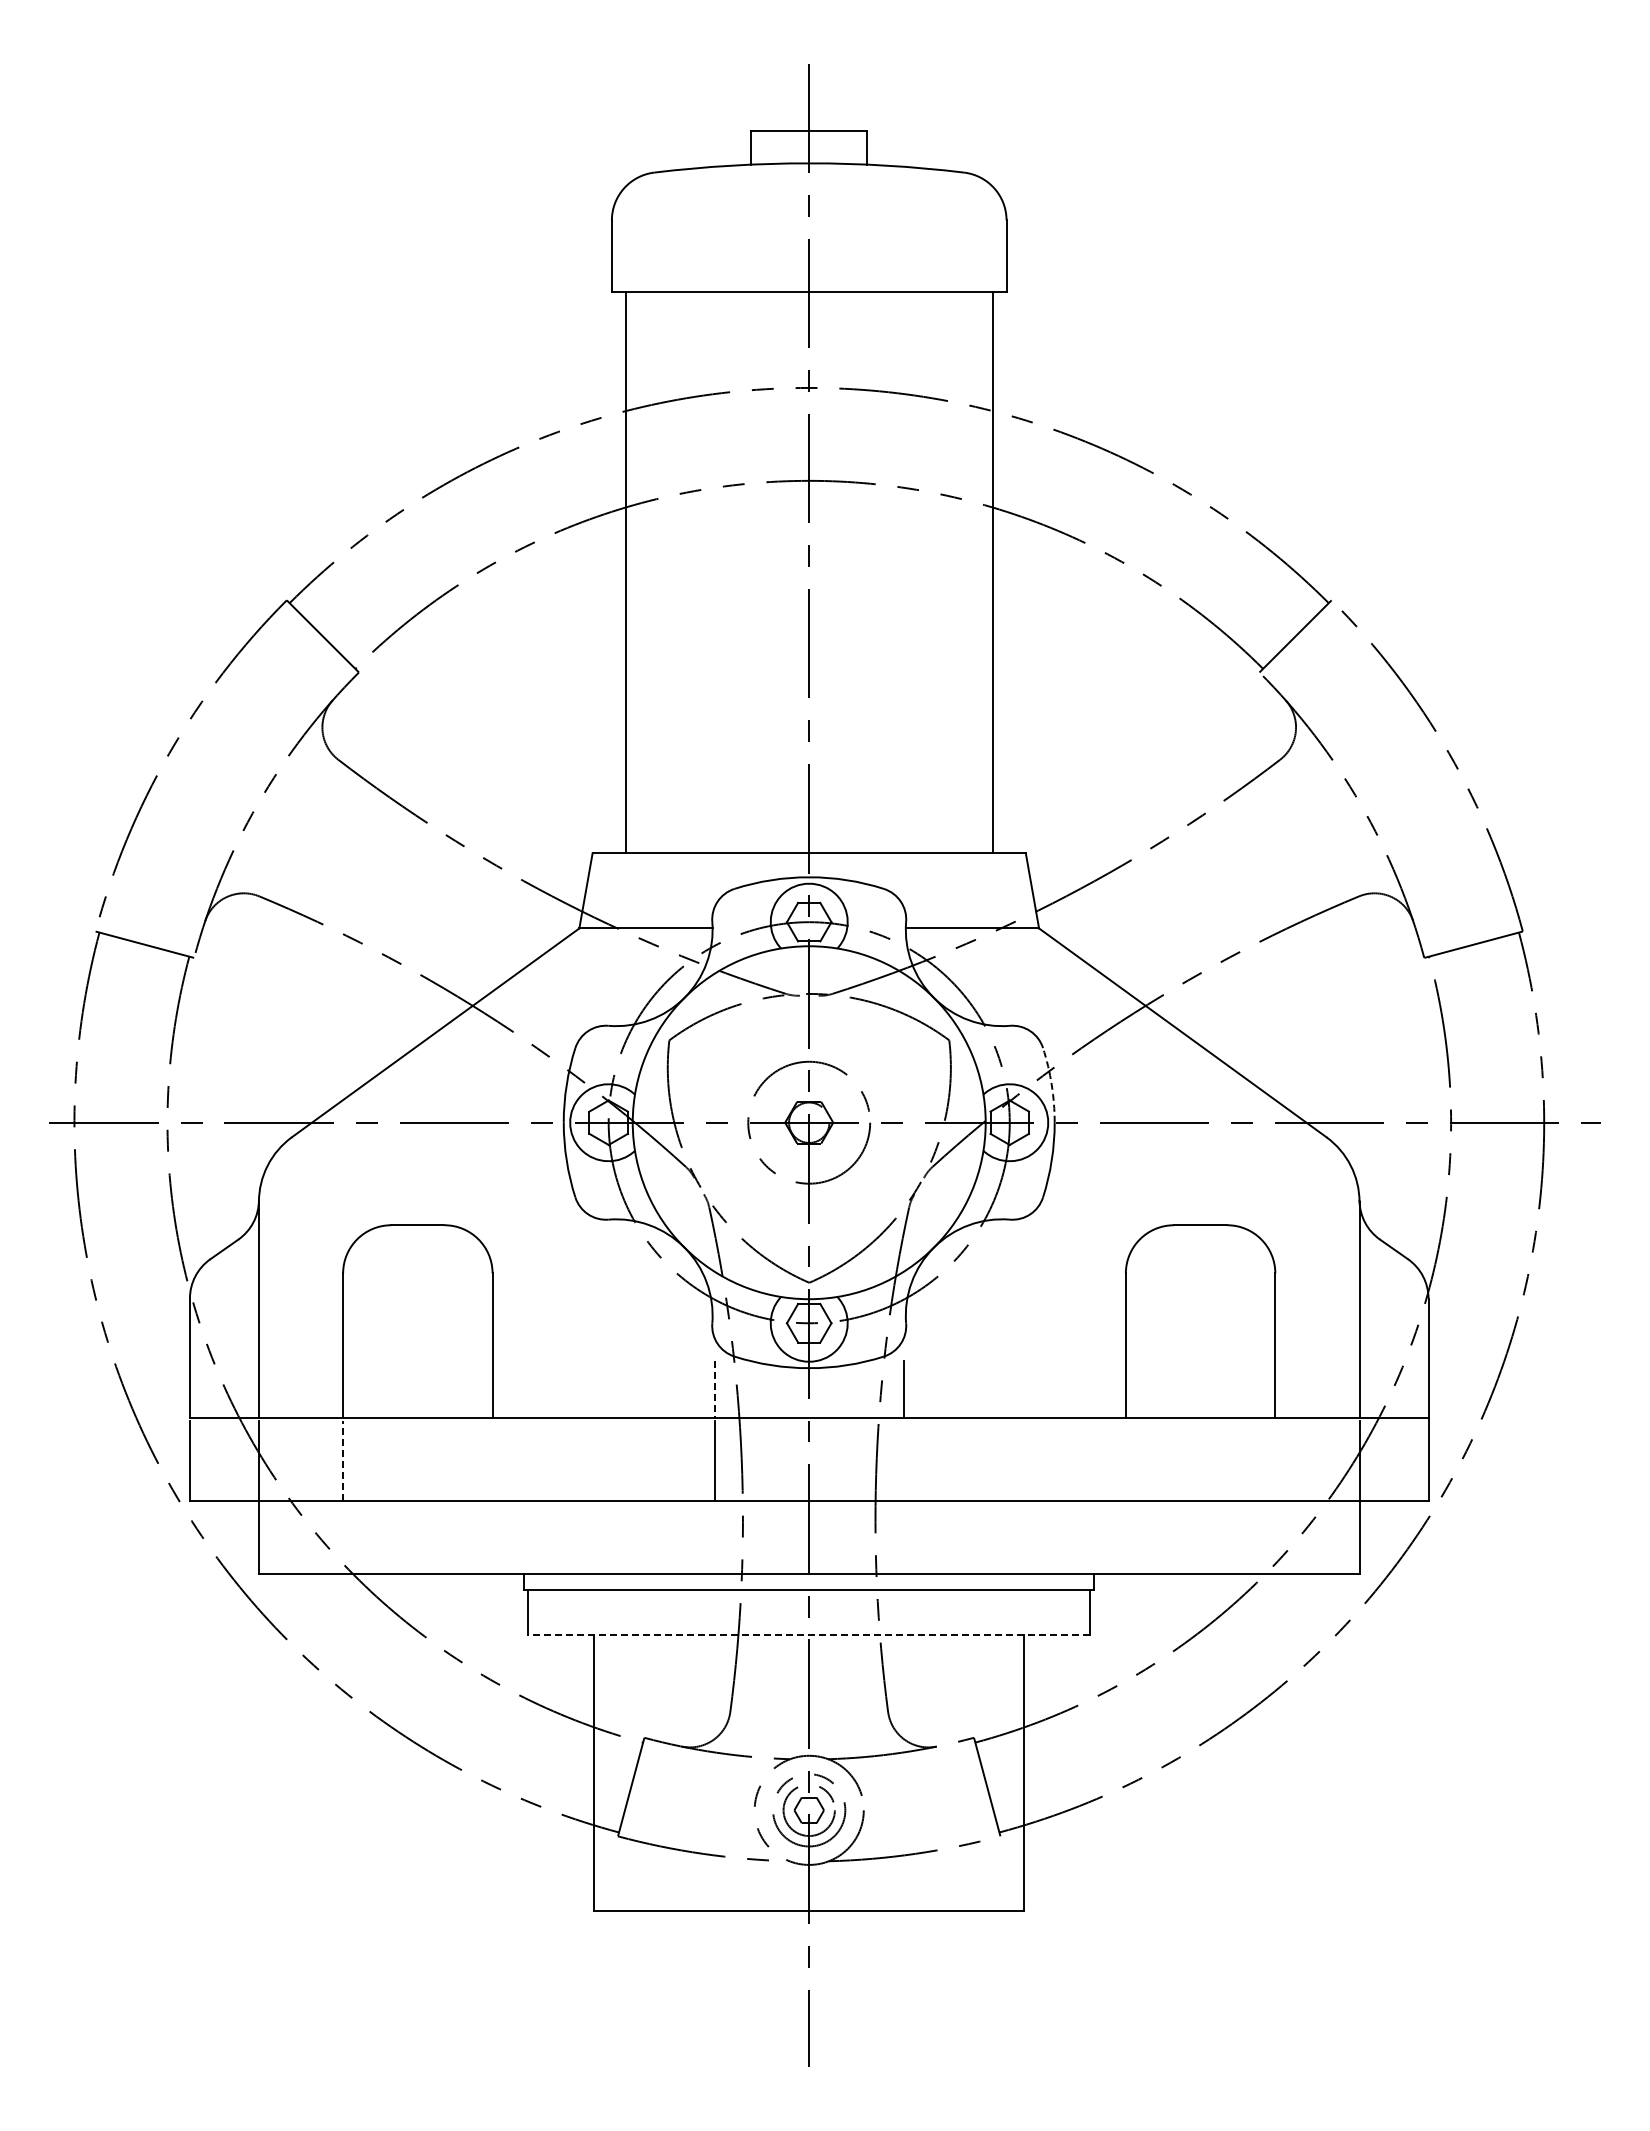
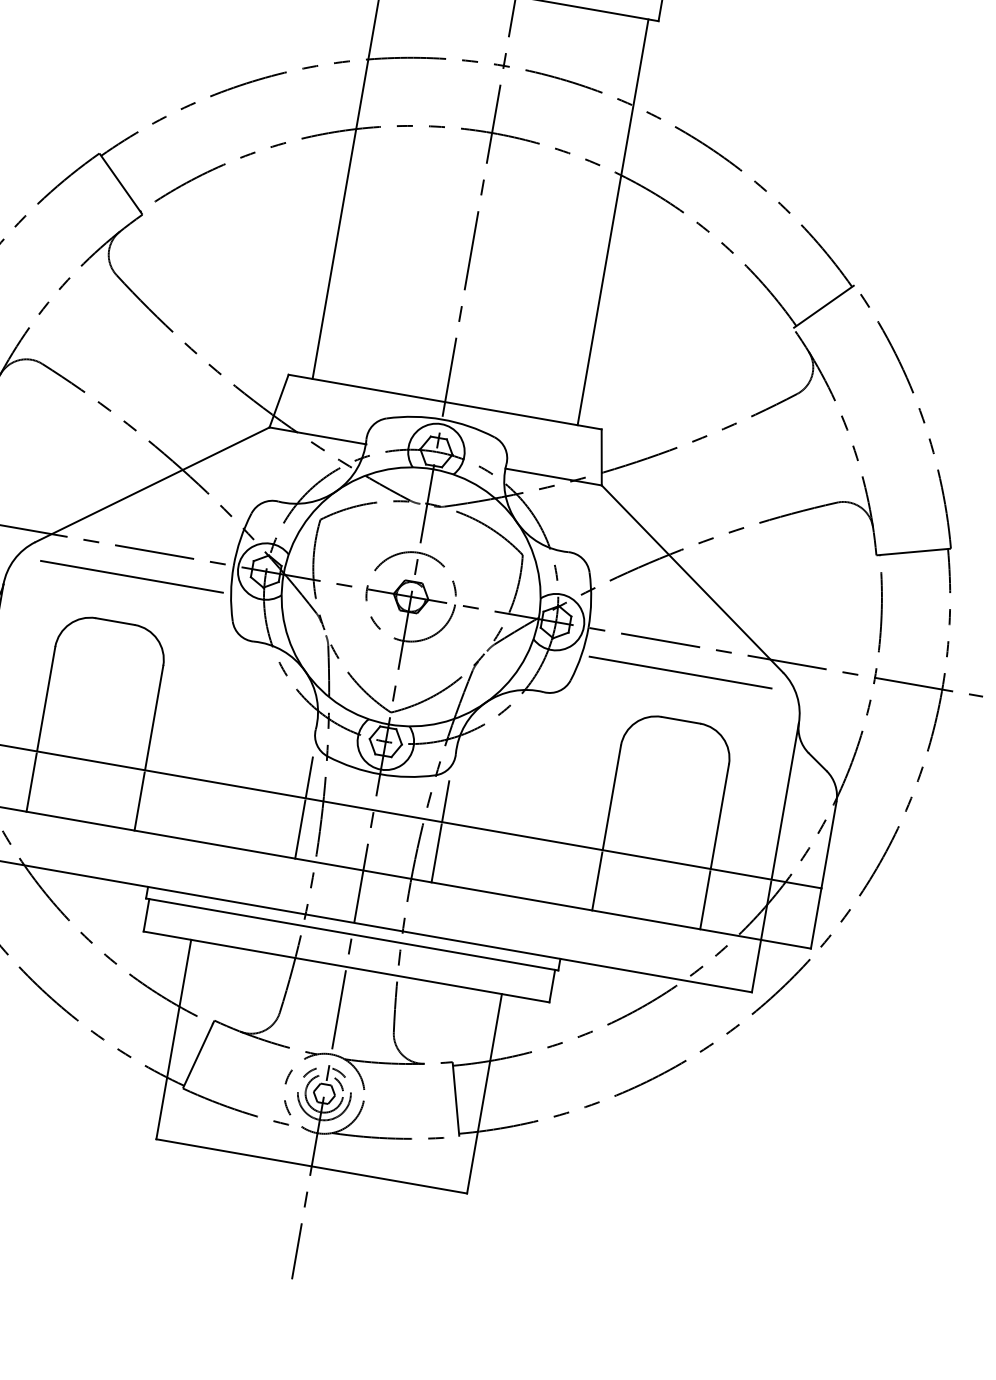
arc: (1051, 1084) -> (591, 599), dashed -> solid
line: (429, 1161) -> (131, 576), added
line: (1188, 1161) -> (680, 672), added
line: (714, 1390) -> (308, 778), dashed -> solid
line: (343, 1460) -> (31, 782), dashed -> solid
line: (492, 1461) -> (139, 801), added
line: (903, 1461) -> (436, 853), added
line: (1125, 1461) -> (596, 881), added
line: (1275, 1461) -> (705, 900), added
line: (809, 1634) -> (346, 966), dashed -> solid

